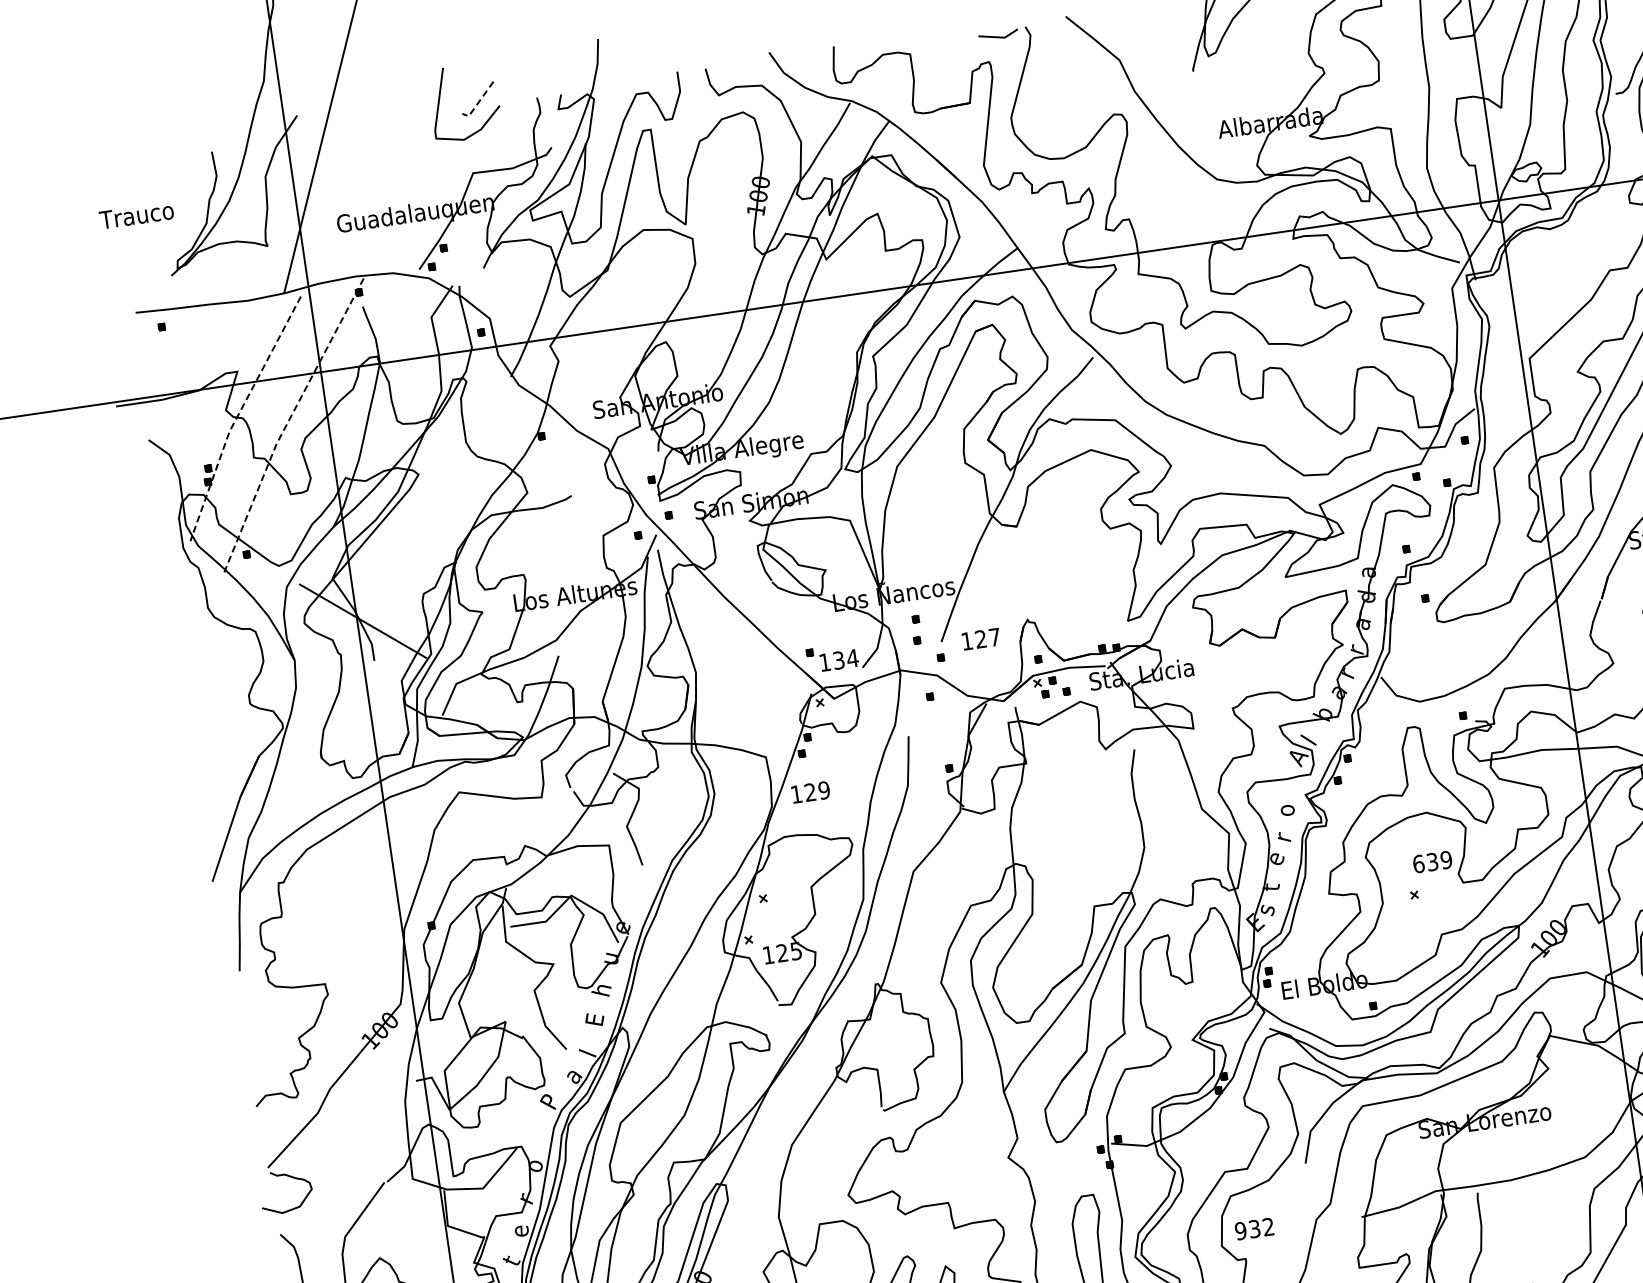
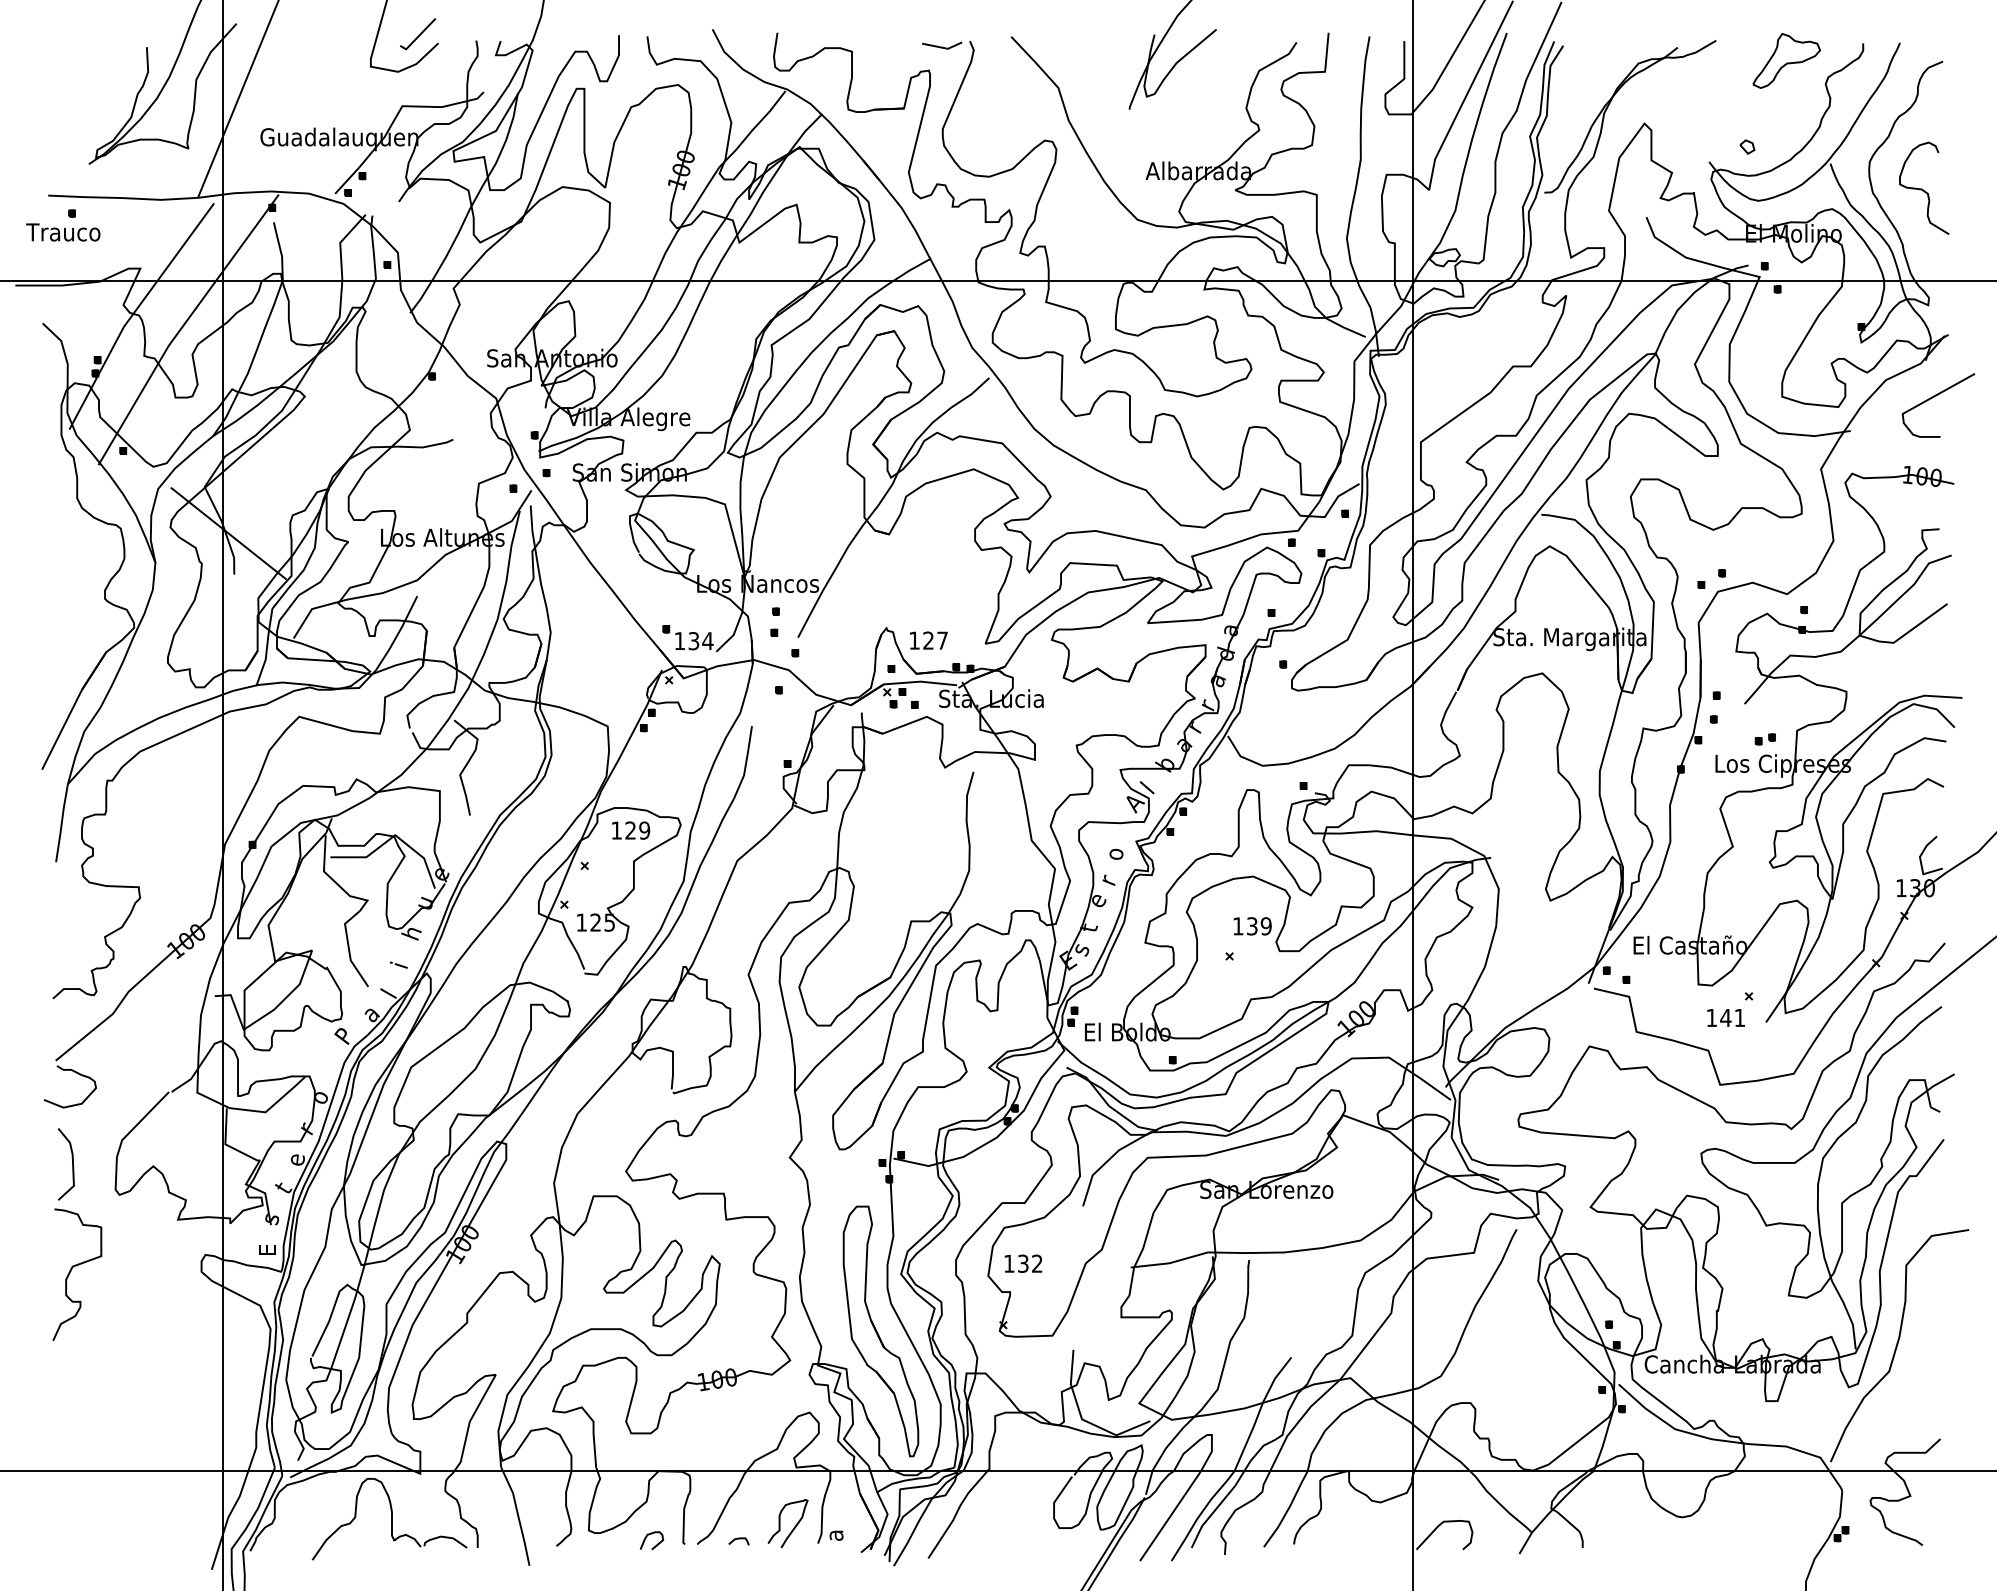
line: (478, 103) -> (417, 37), dashed -> solid
text: (136, 215) -> (63, 232), moved
line: (238, 417) -> (134, 313), dashed -> solid
line: (287, 423) -> (182, 327), dashed -> solid
text: (980, 639) -> (928, 640), moved
text: (811, 792) -> (631, 830), moved
text: (1418, 864) -> (1238, 926), 639 -> 139
text: (594, 1018) -> (400, 960), E -> i
text: (1240, 1230) -> (1008, 1263), 932 -> 132

